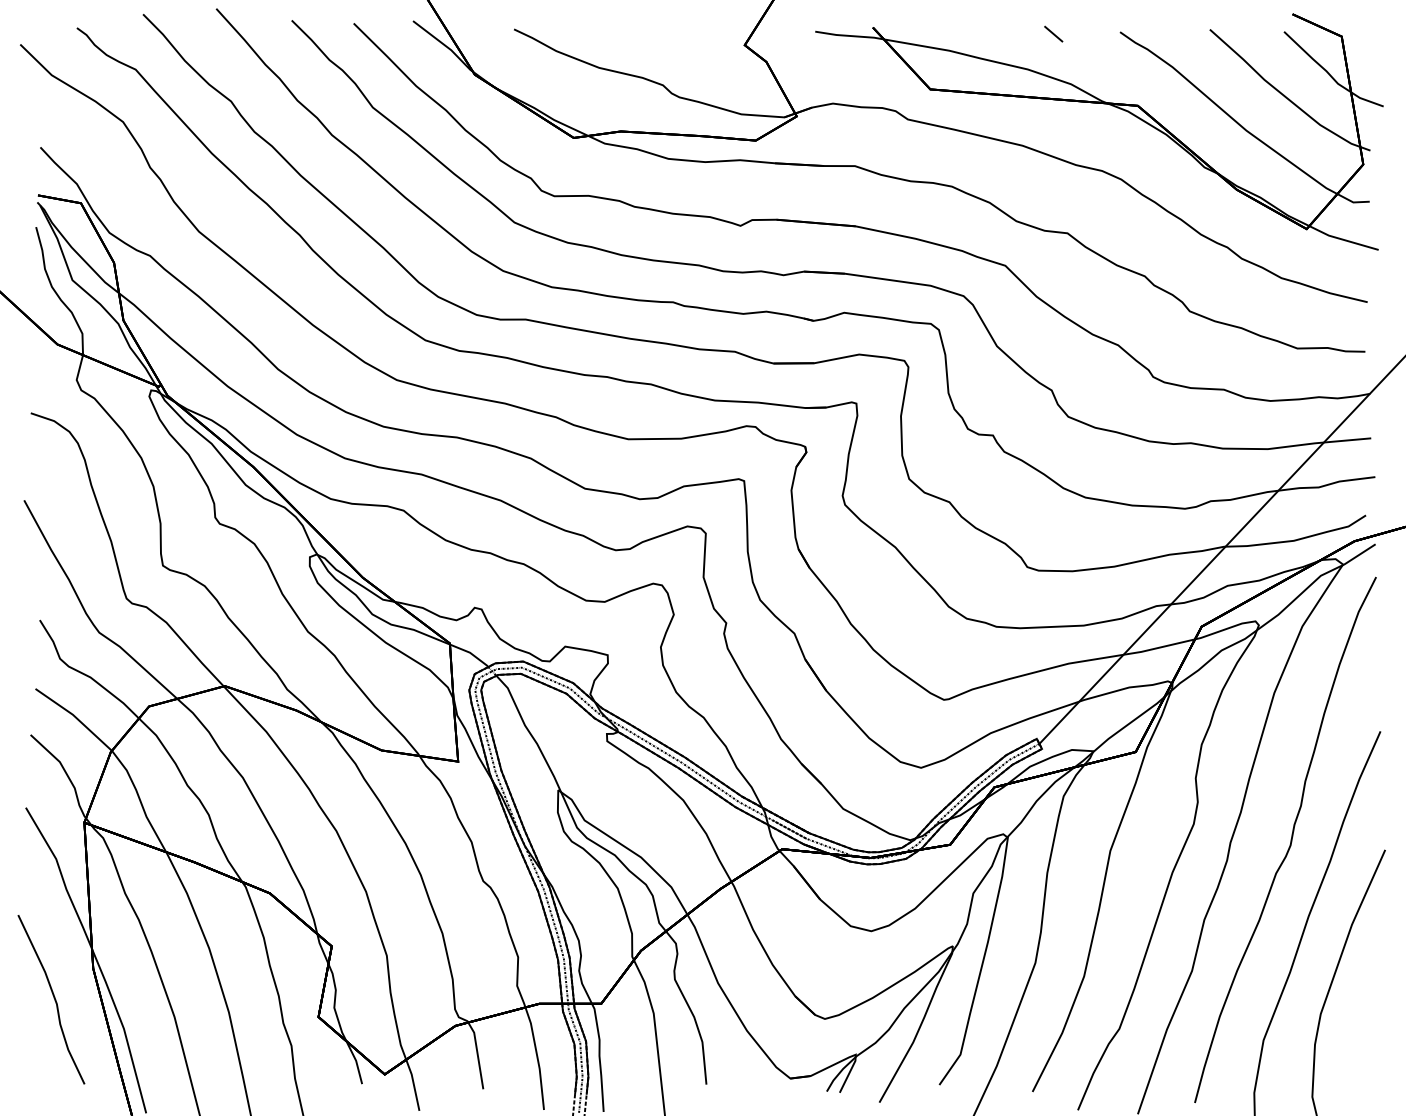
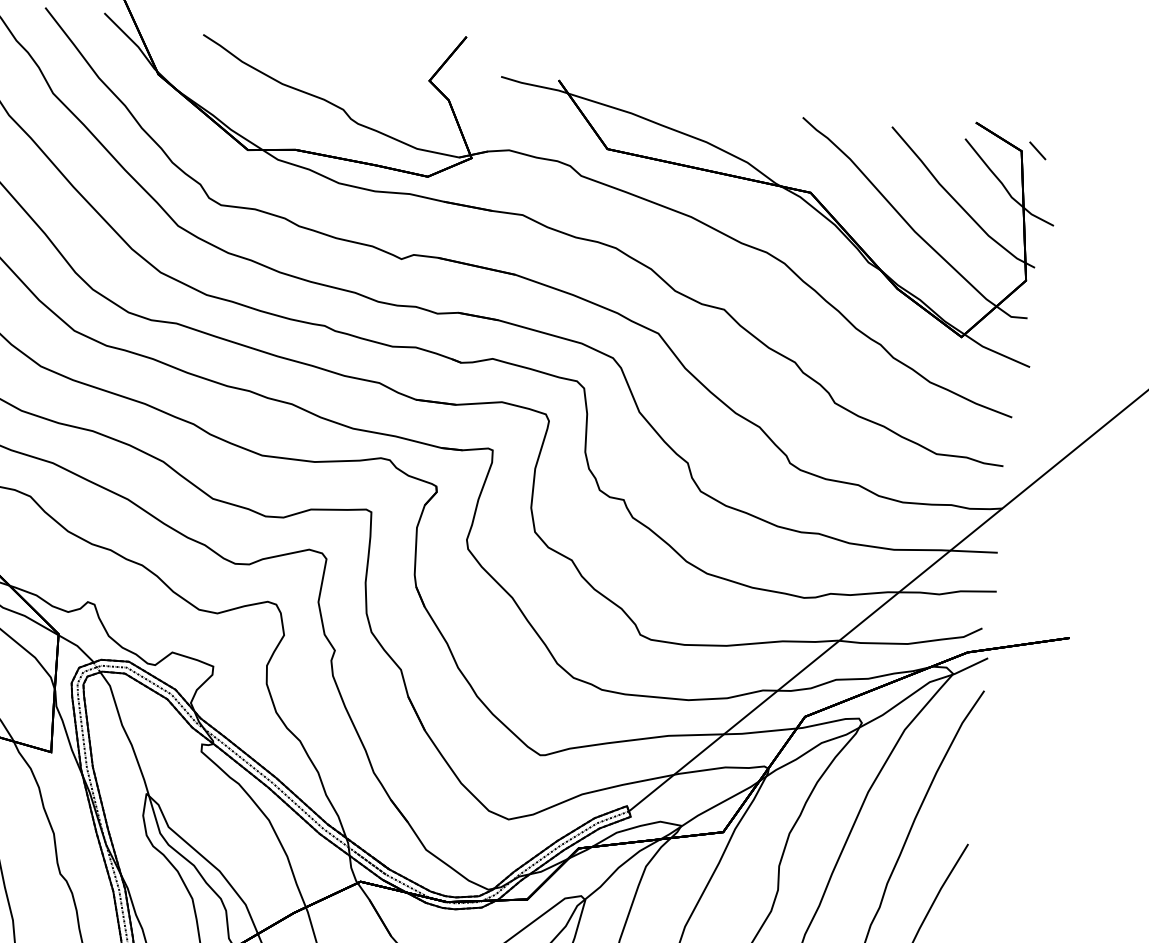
line: (1053, 33) -> (1037, 150), moved

